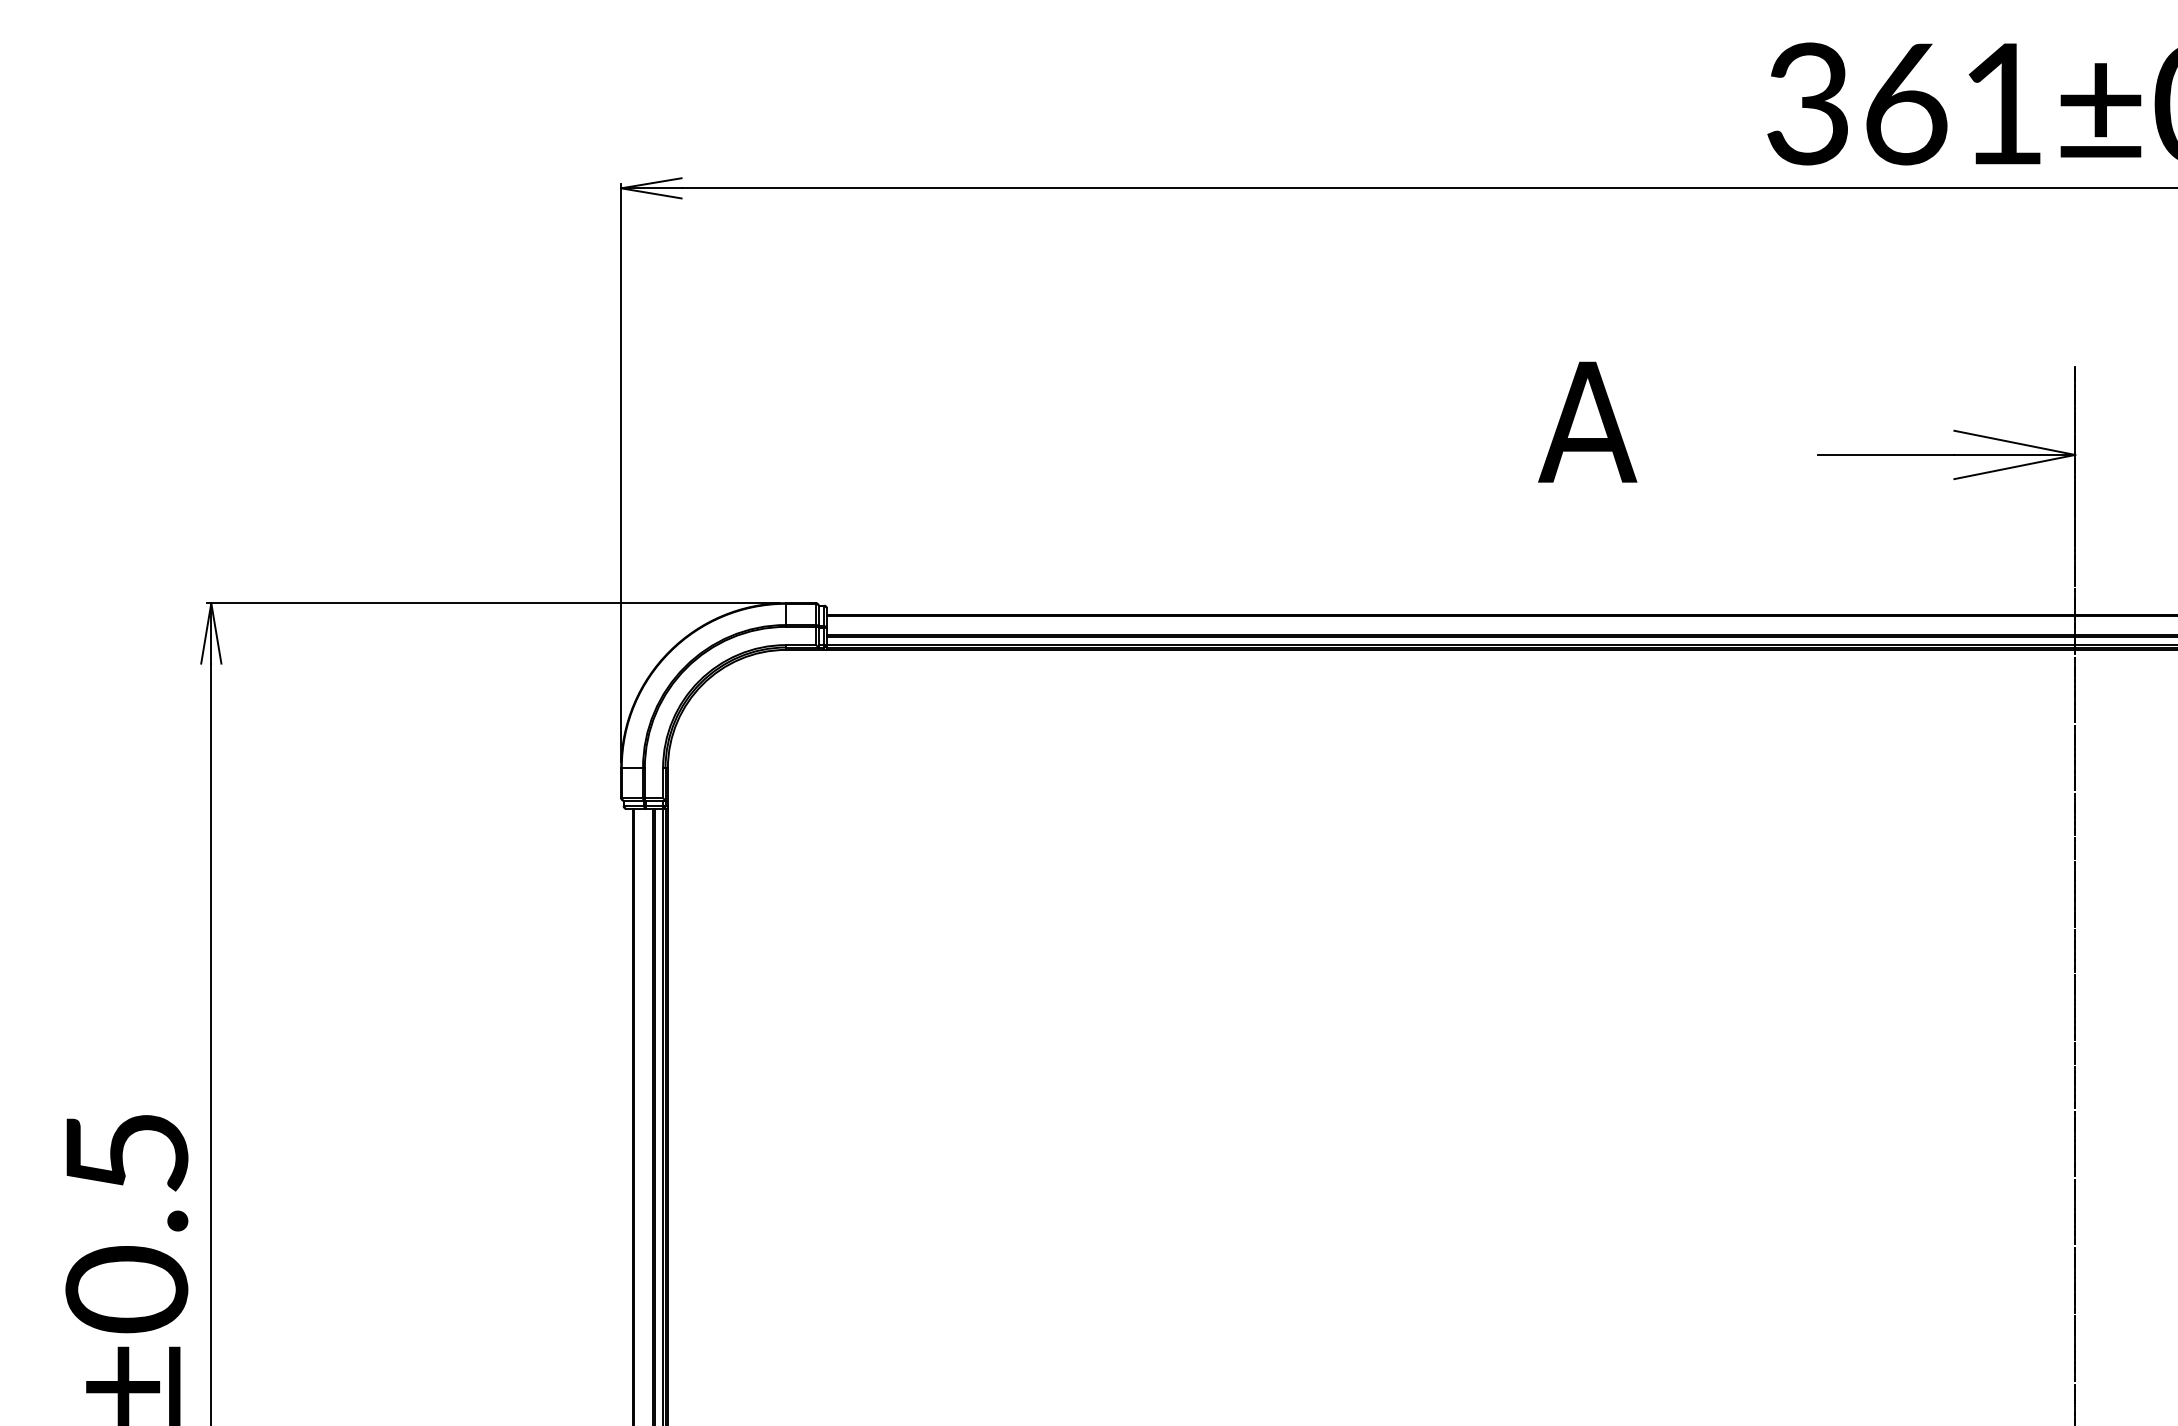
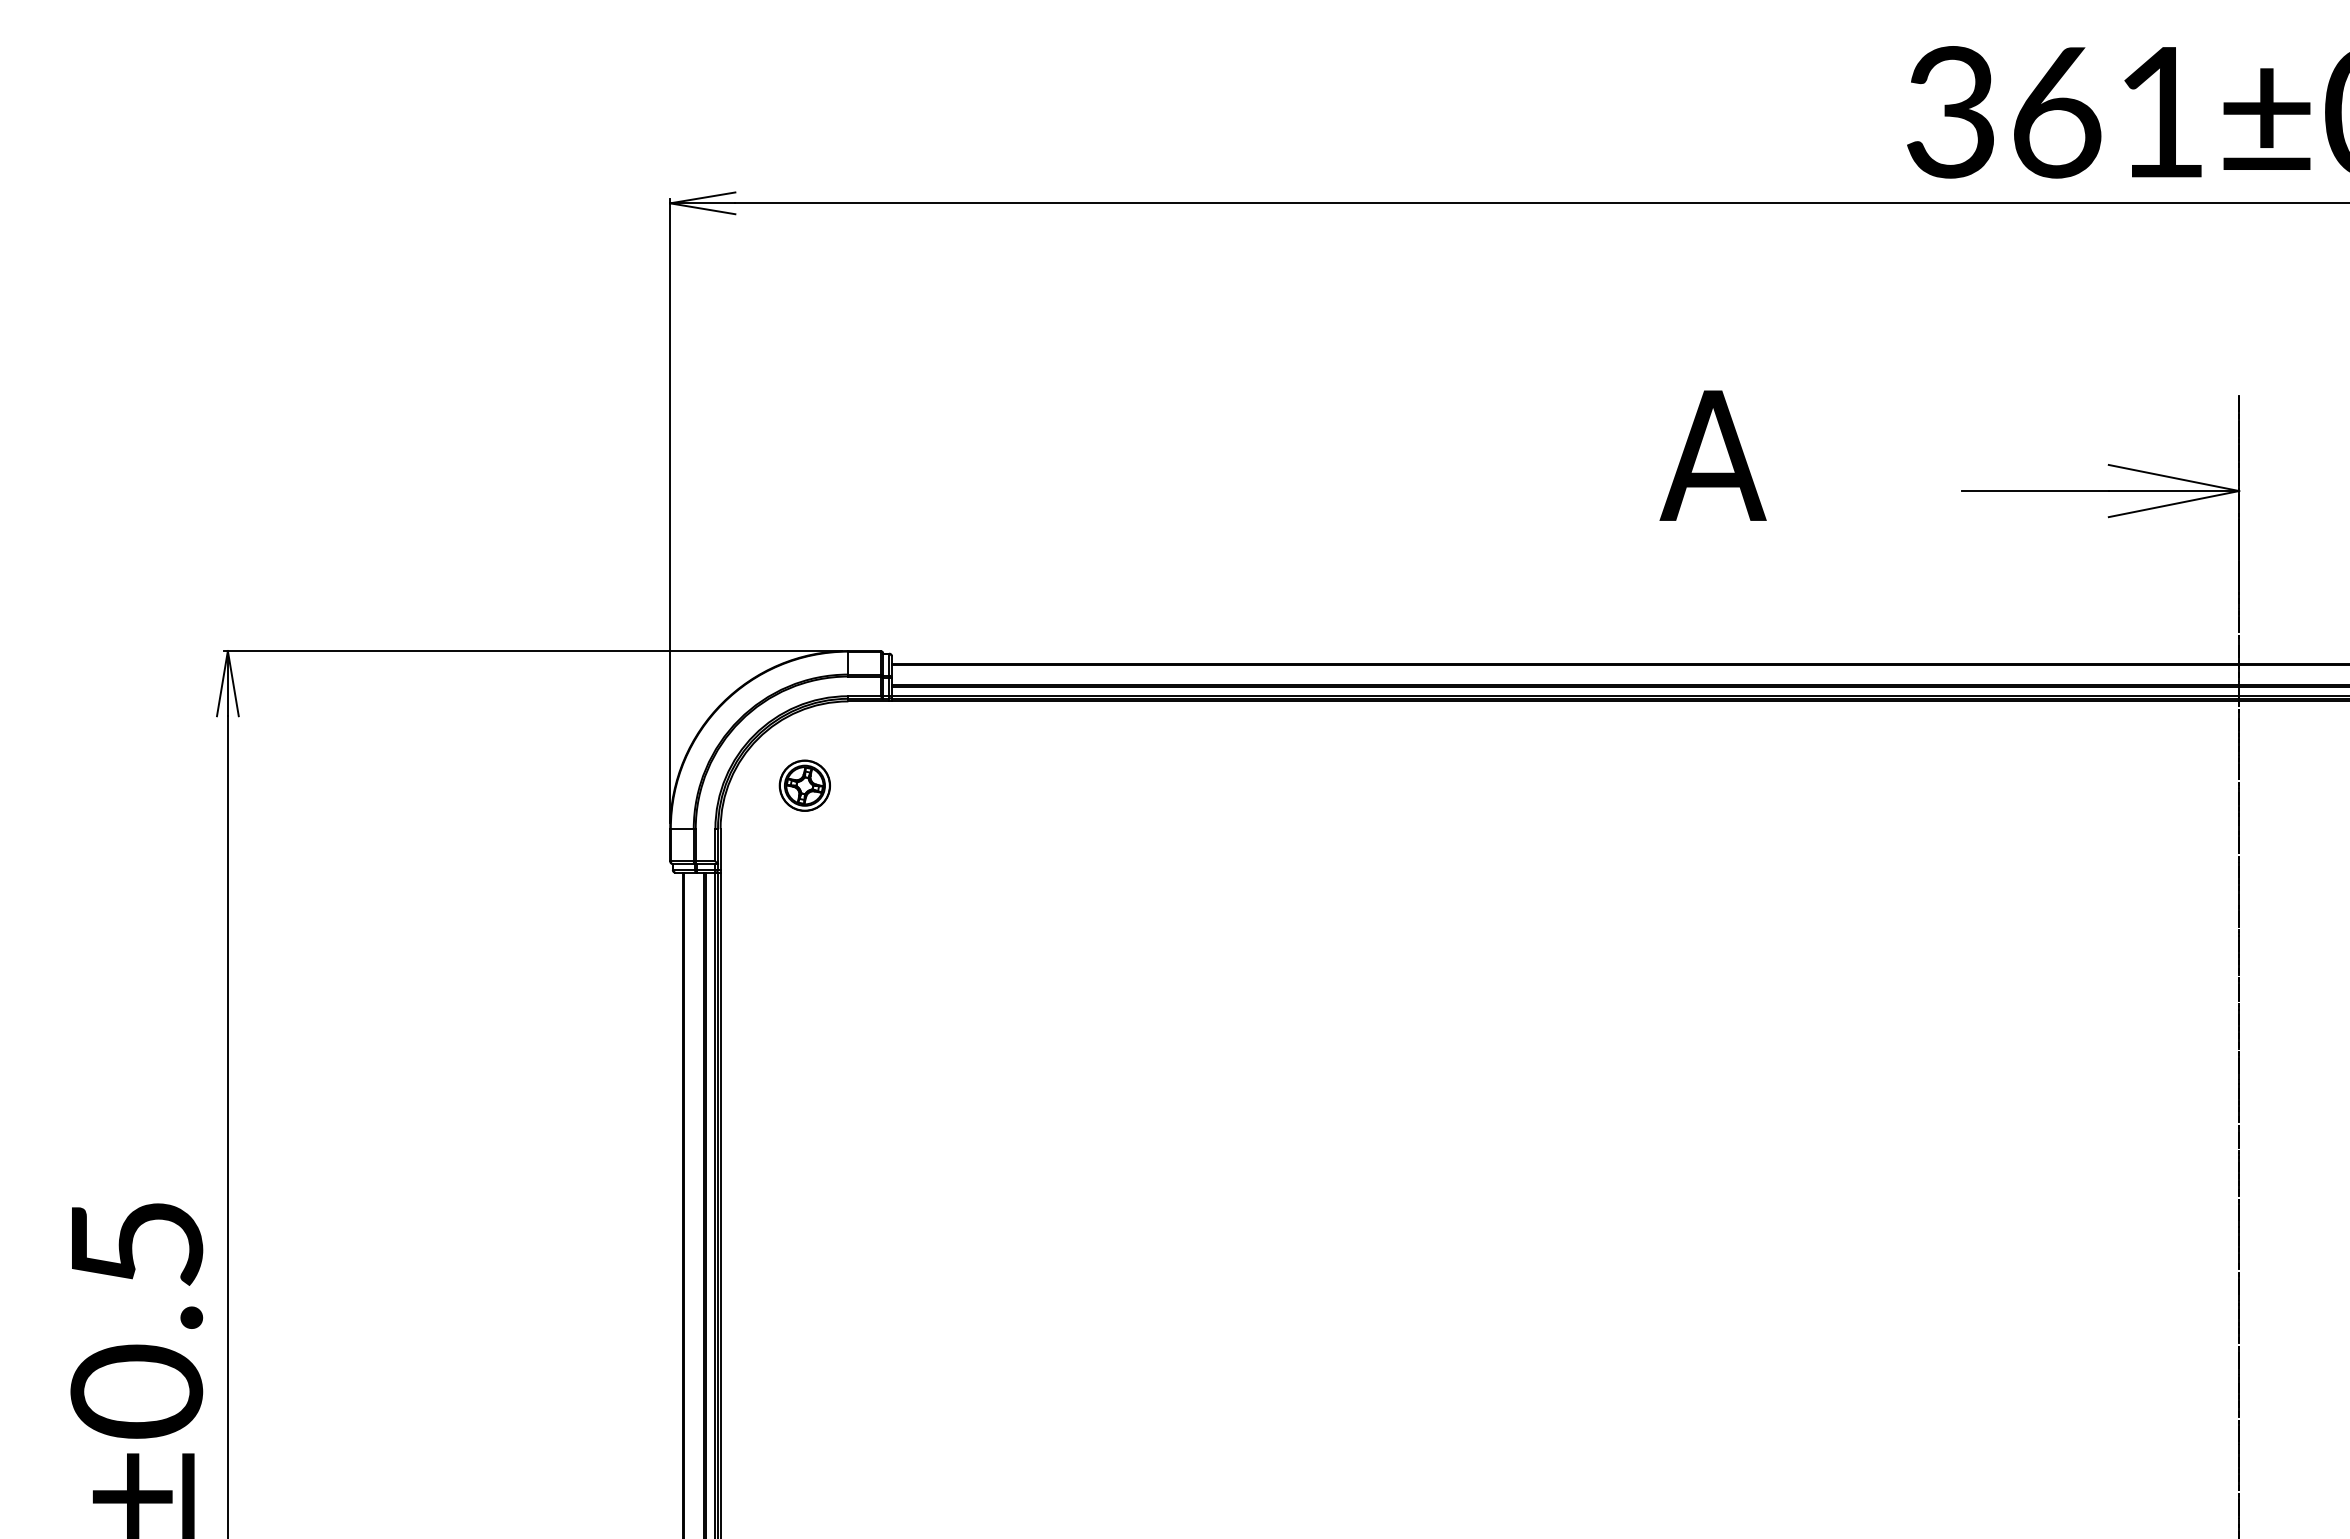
part: (745, 727) -> (804, 785), added

